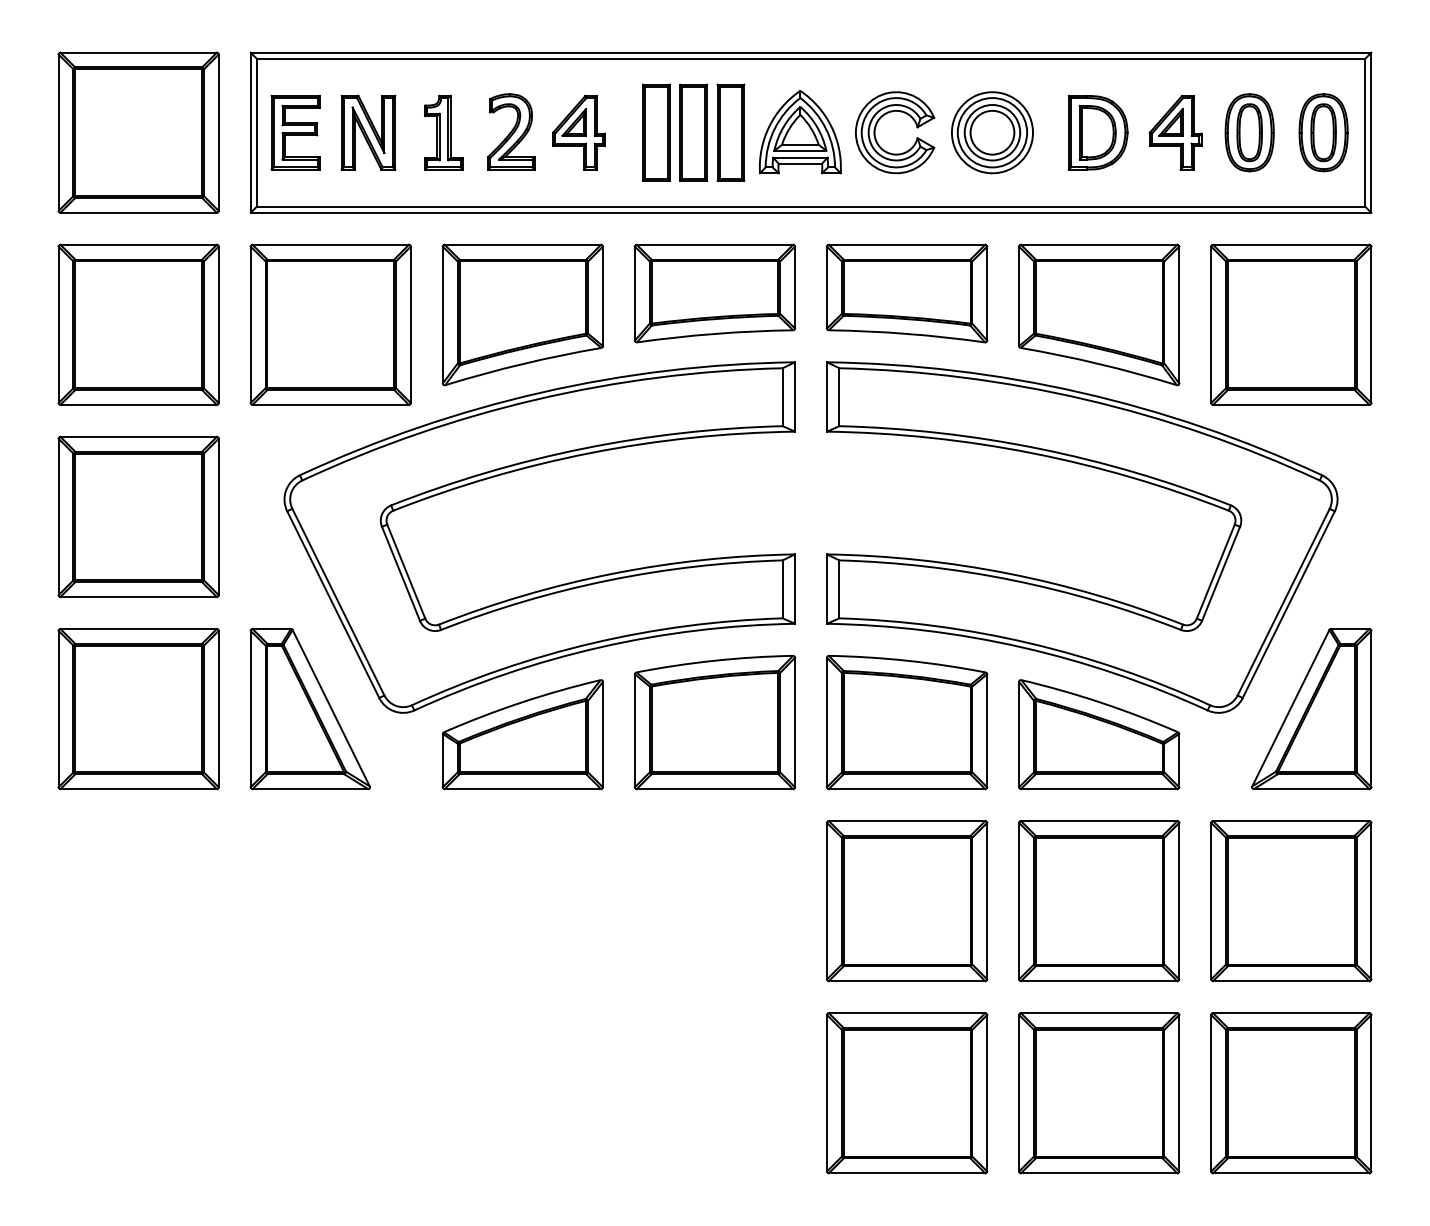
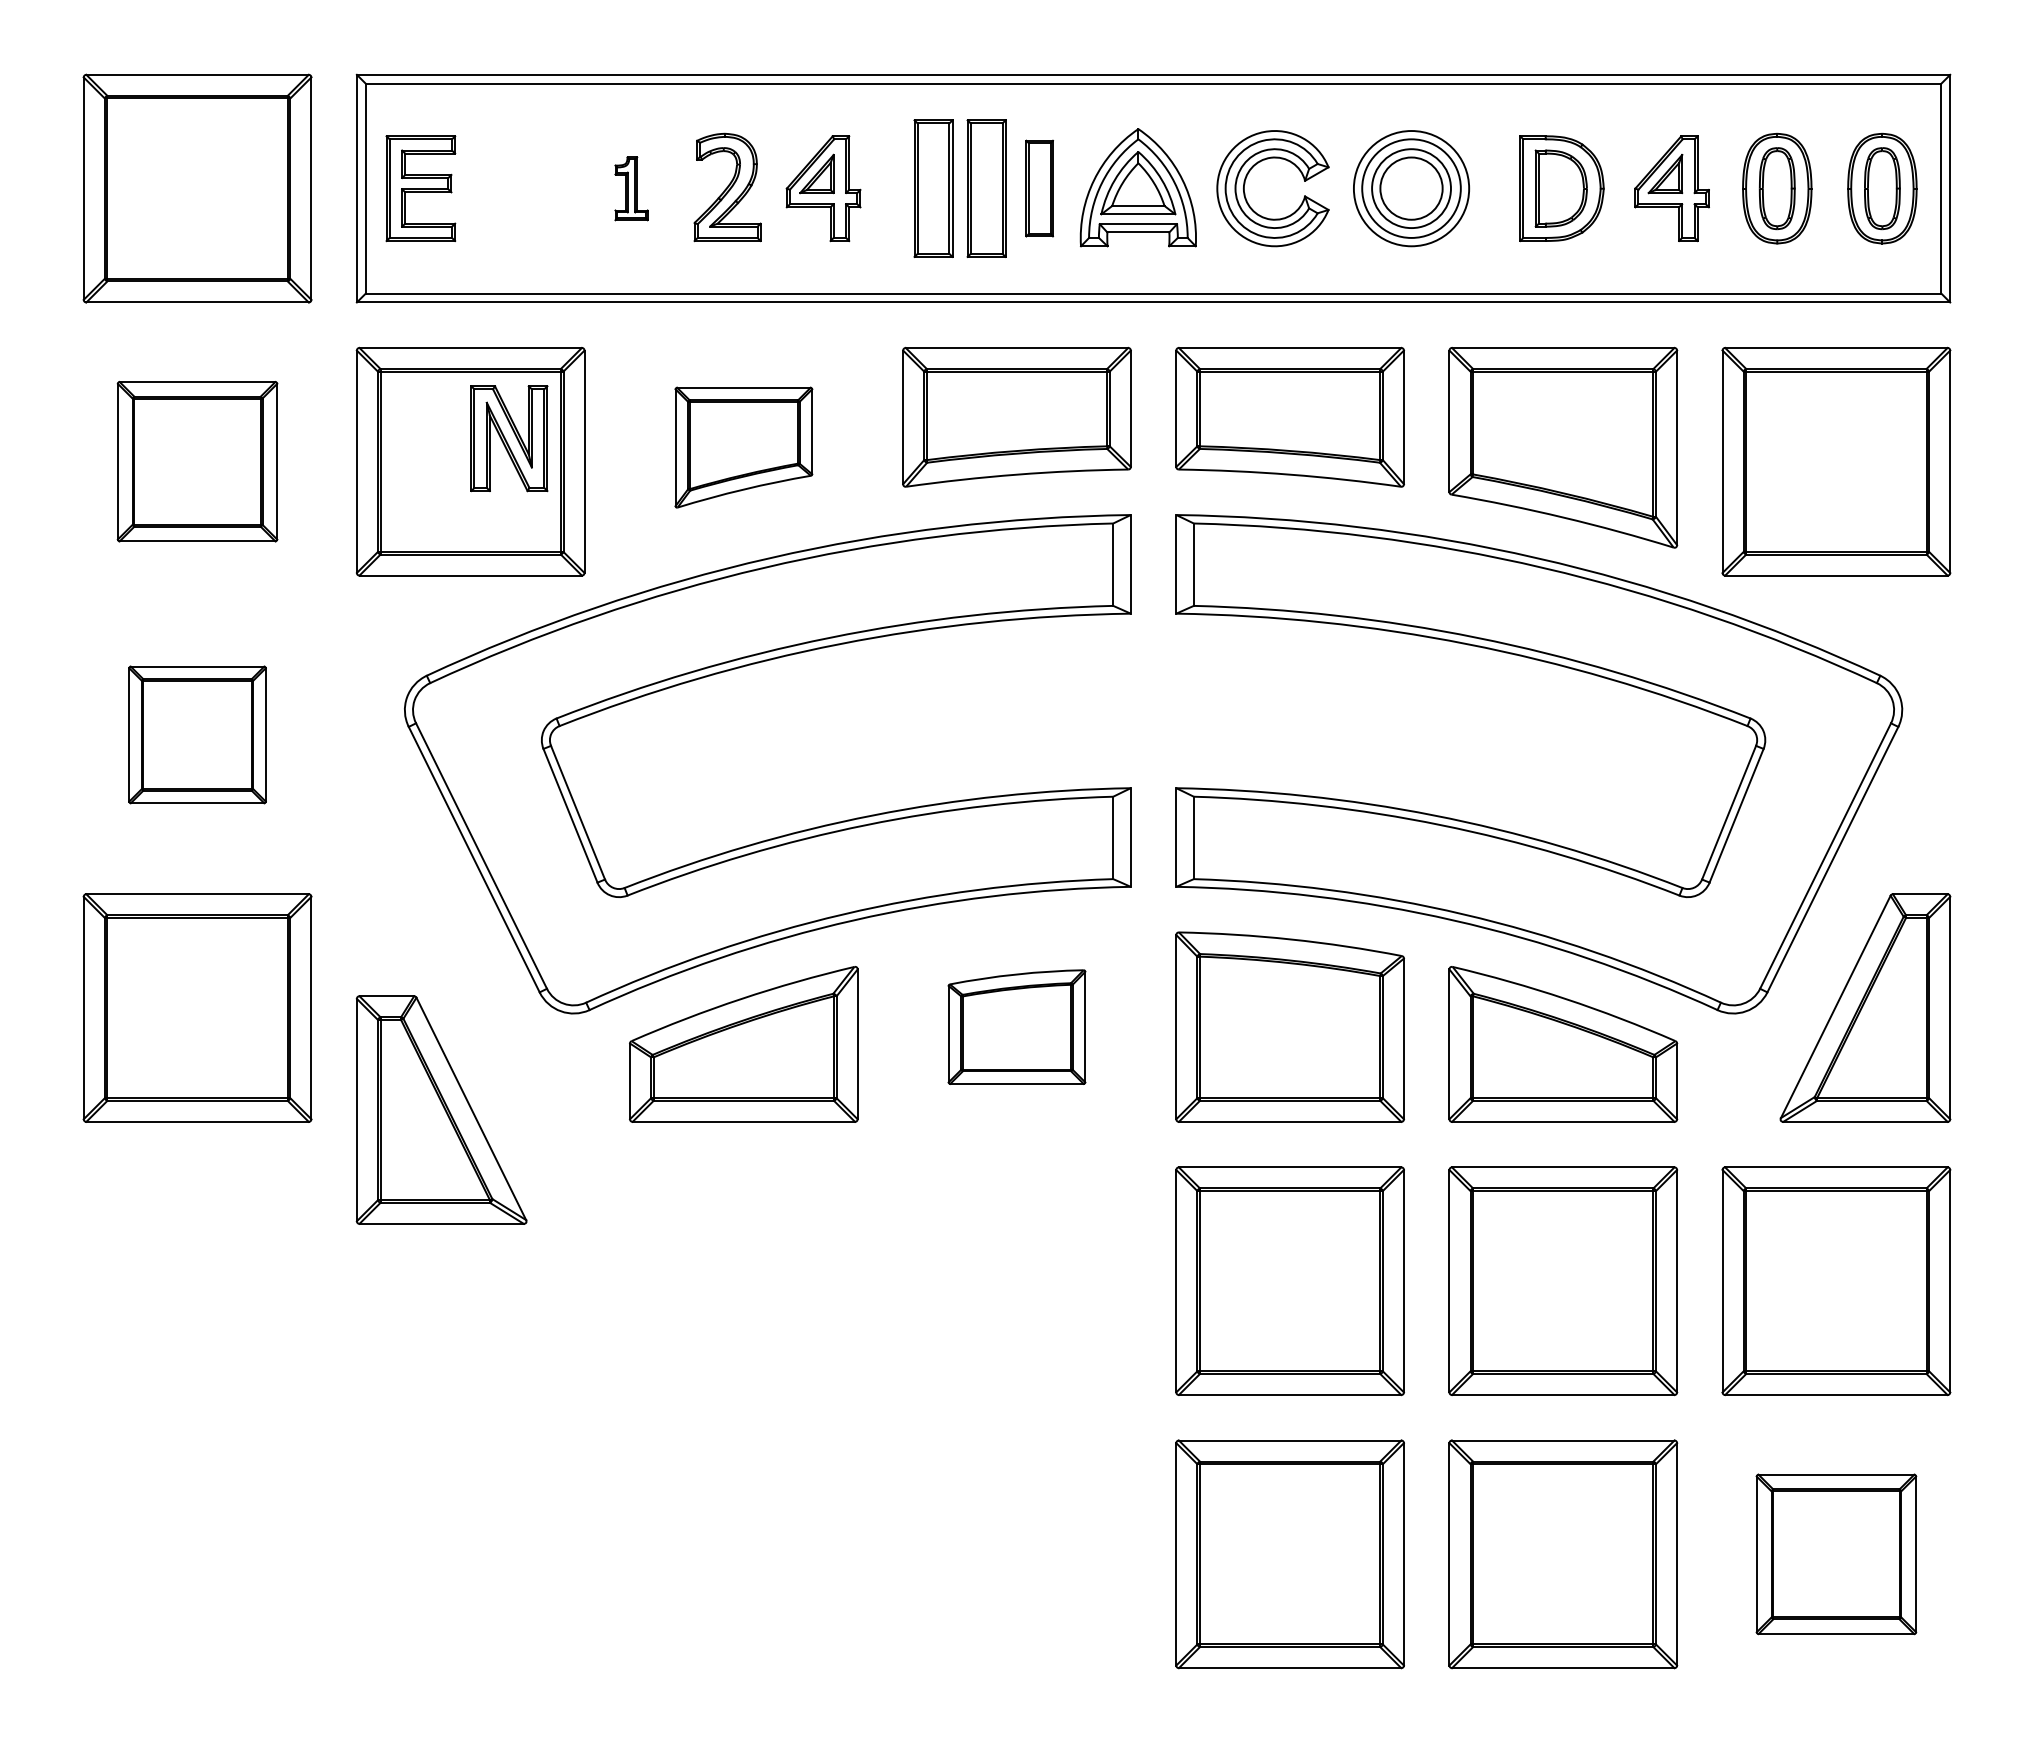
part: (368, 132) -> (509, 438), moved
part: (443, 132) -> (631, 188), size x0.6
part: (730, 132) -> (1039, 188), size x0.7
part: (522, 314) -> (743, 447), size x0.6
part: (138, 324) -> (197, 461), size x0.7
part: (138, 516) -> (197, 734), size x0.6
part: (310, 708) -> (441, 1109), moved
part: (714, 722) -> (1016, 1026), size x0.6
part: (1291, 1093) -> (1836, 1554), size x0.7

